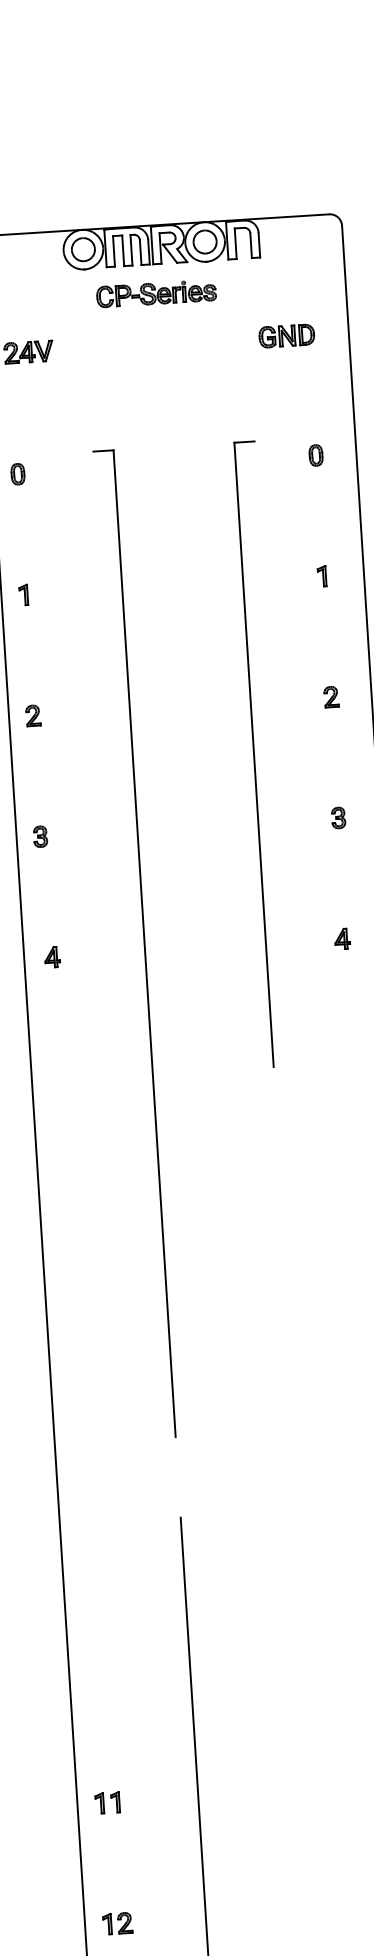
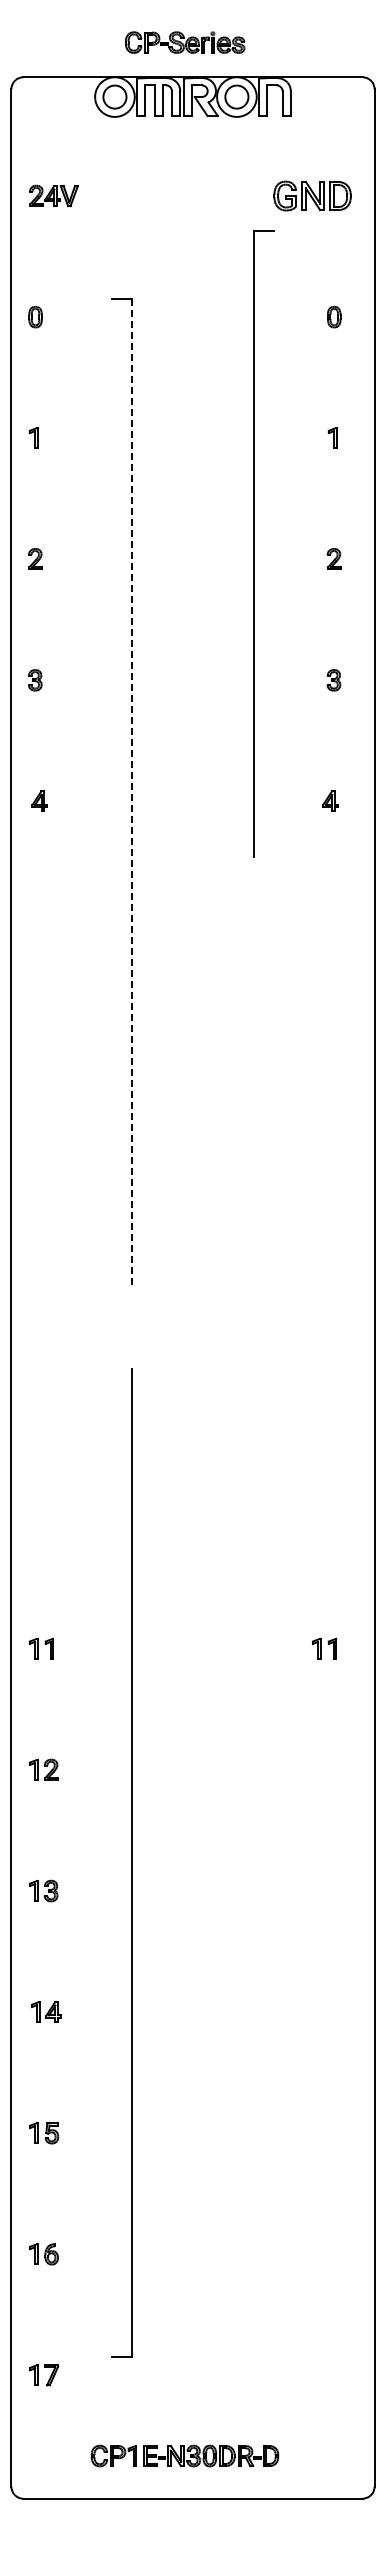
part: (156, 293) -> (185, 42), moved
part: (286, 335) -> (312, 195), size x1.4
part: (254, 754) -> (254, 543), moved
line: (144, 944) -> (132, 794), solid -> dashed

